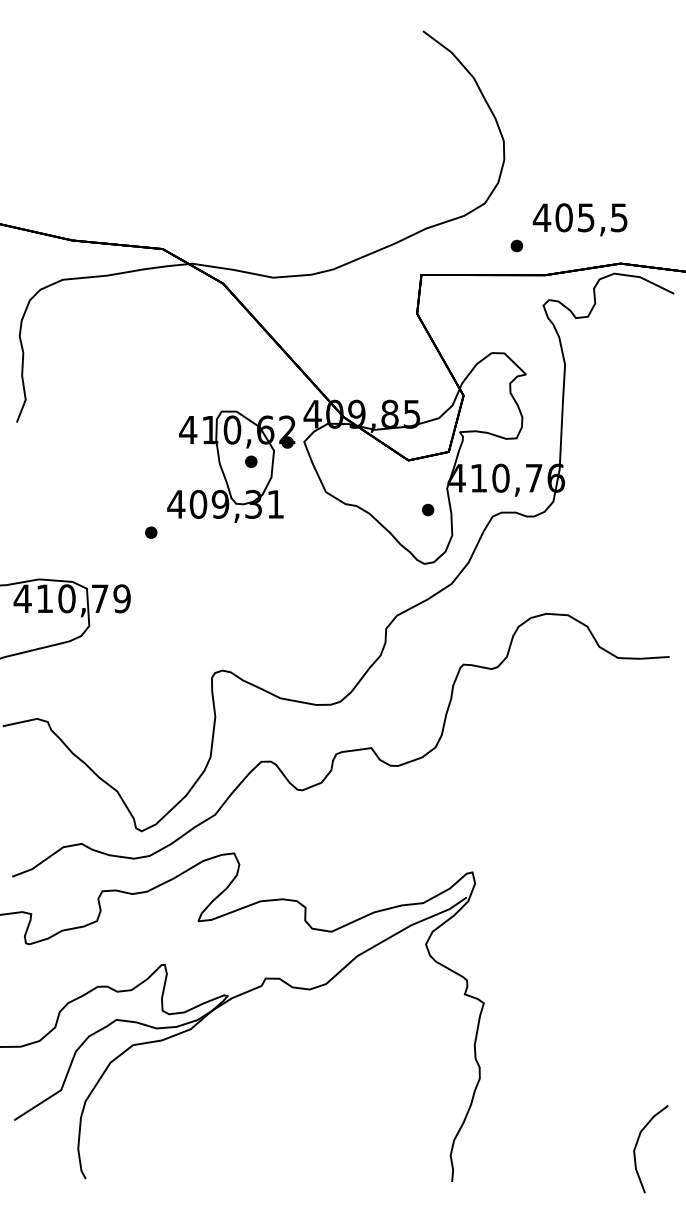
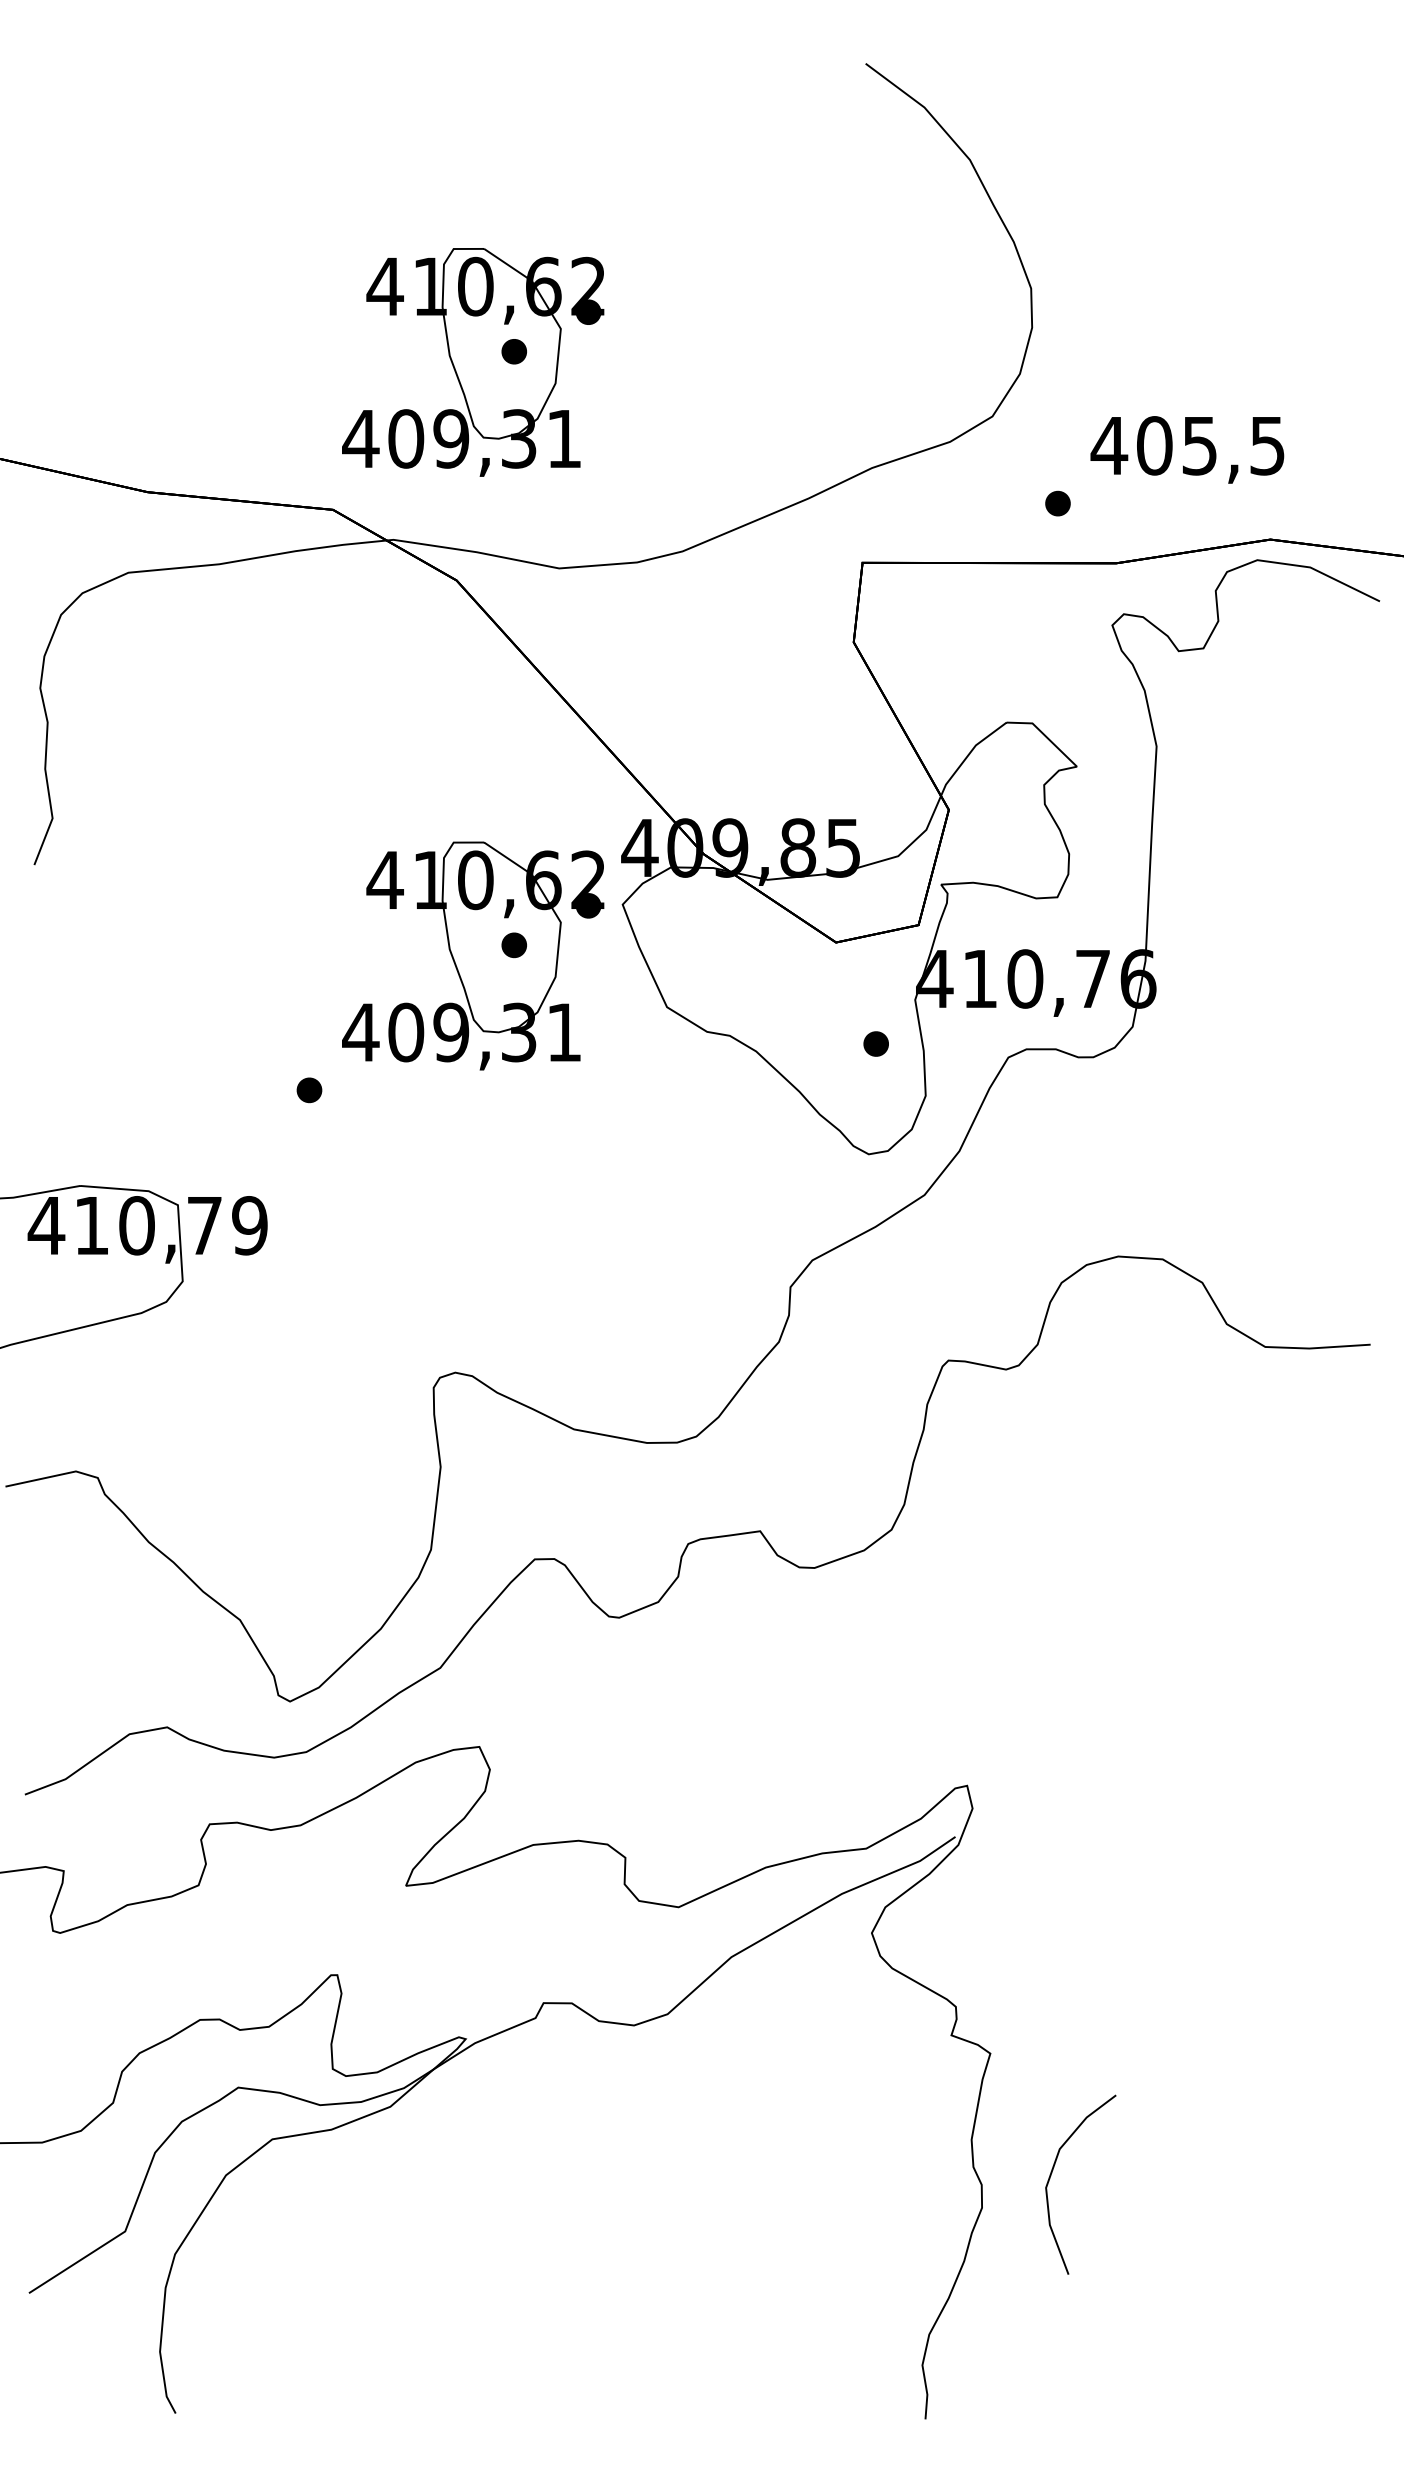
part: (231, 176) -> (473, 361), added
curve: (637, 1144) -> (1053, 2174), moved

